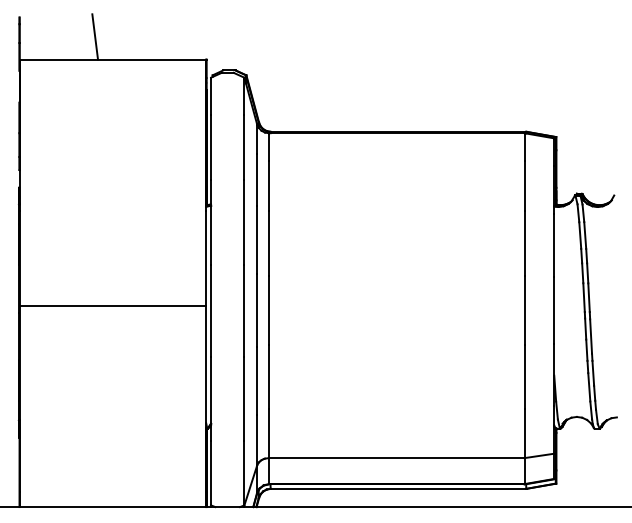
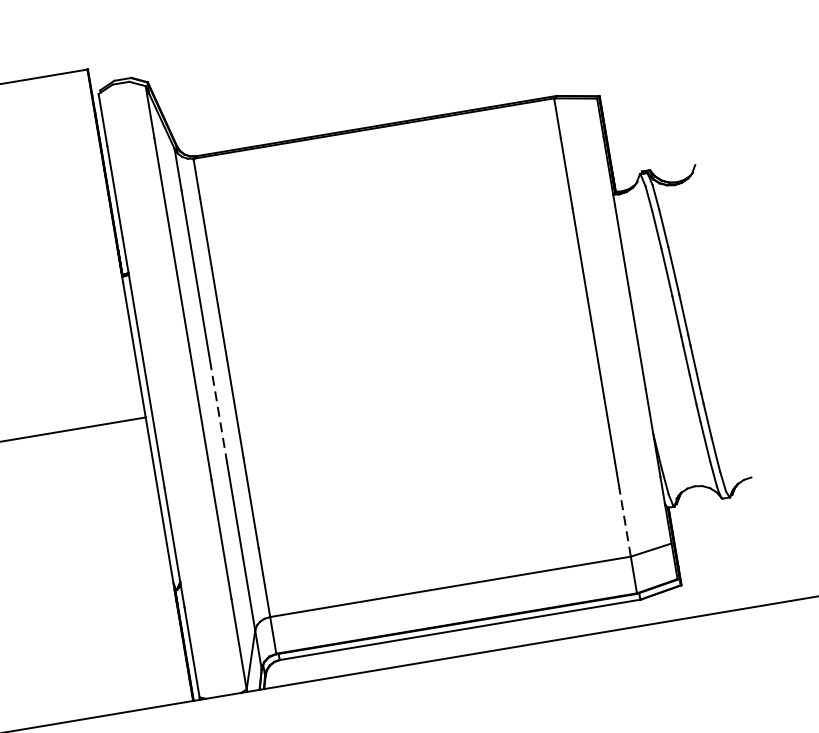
line: (257, 310) -> (219, 411), solid -> dashed
line: (524, 433) -> (624, 522), solid -> dashed

